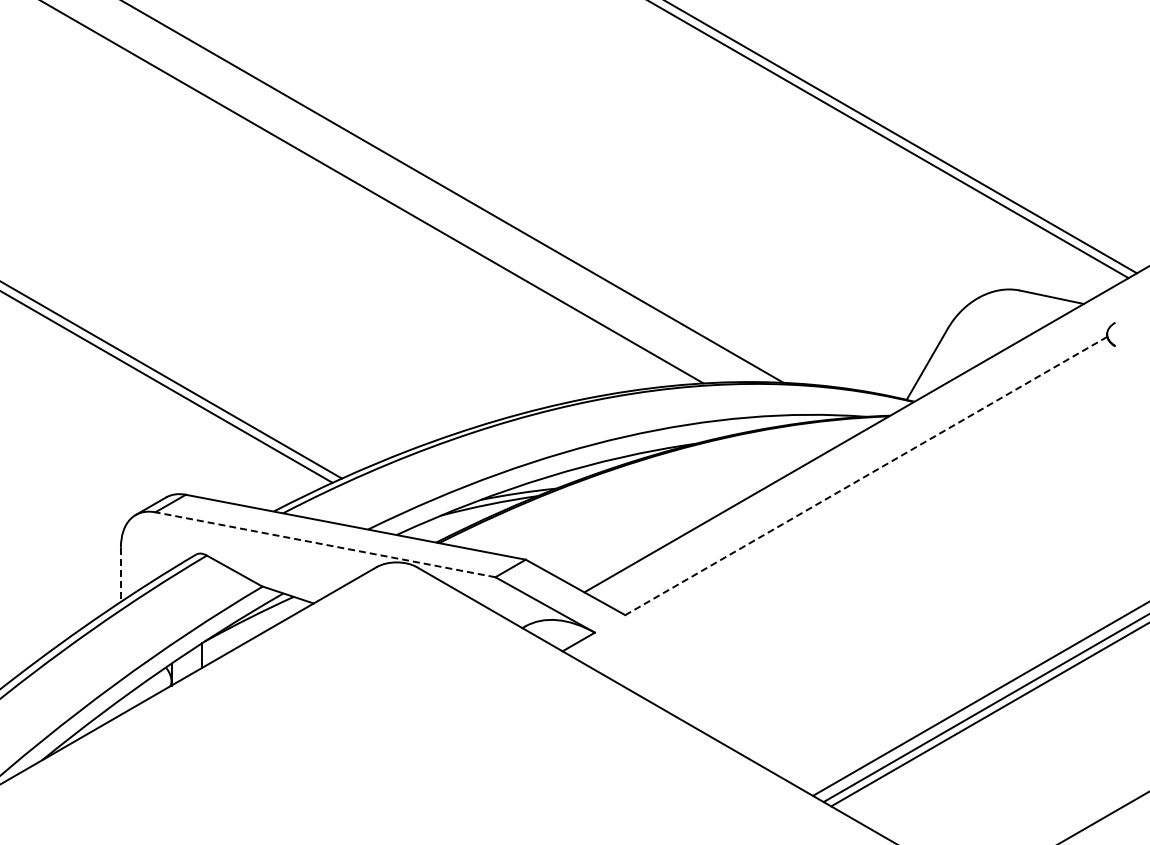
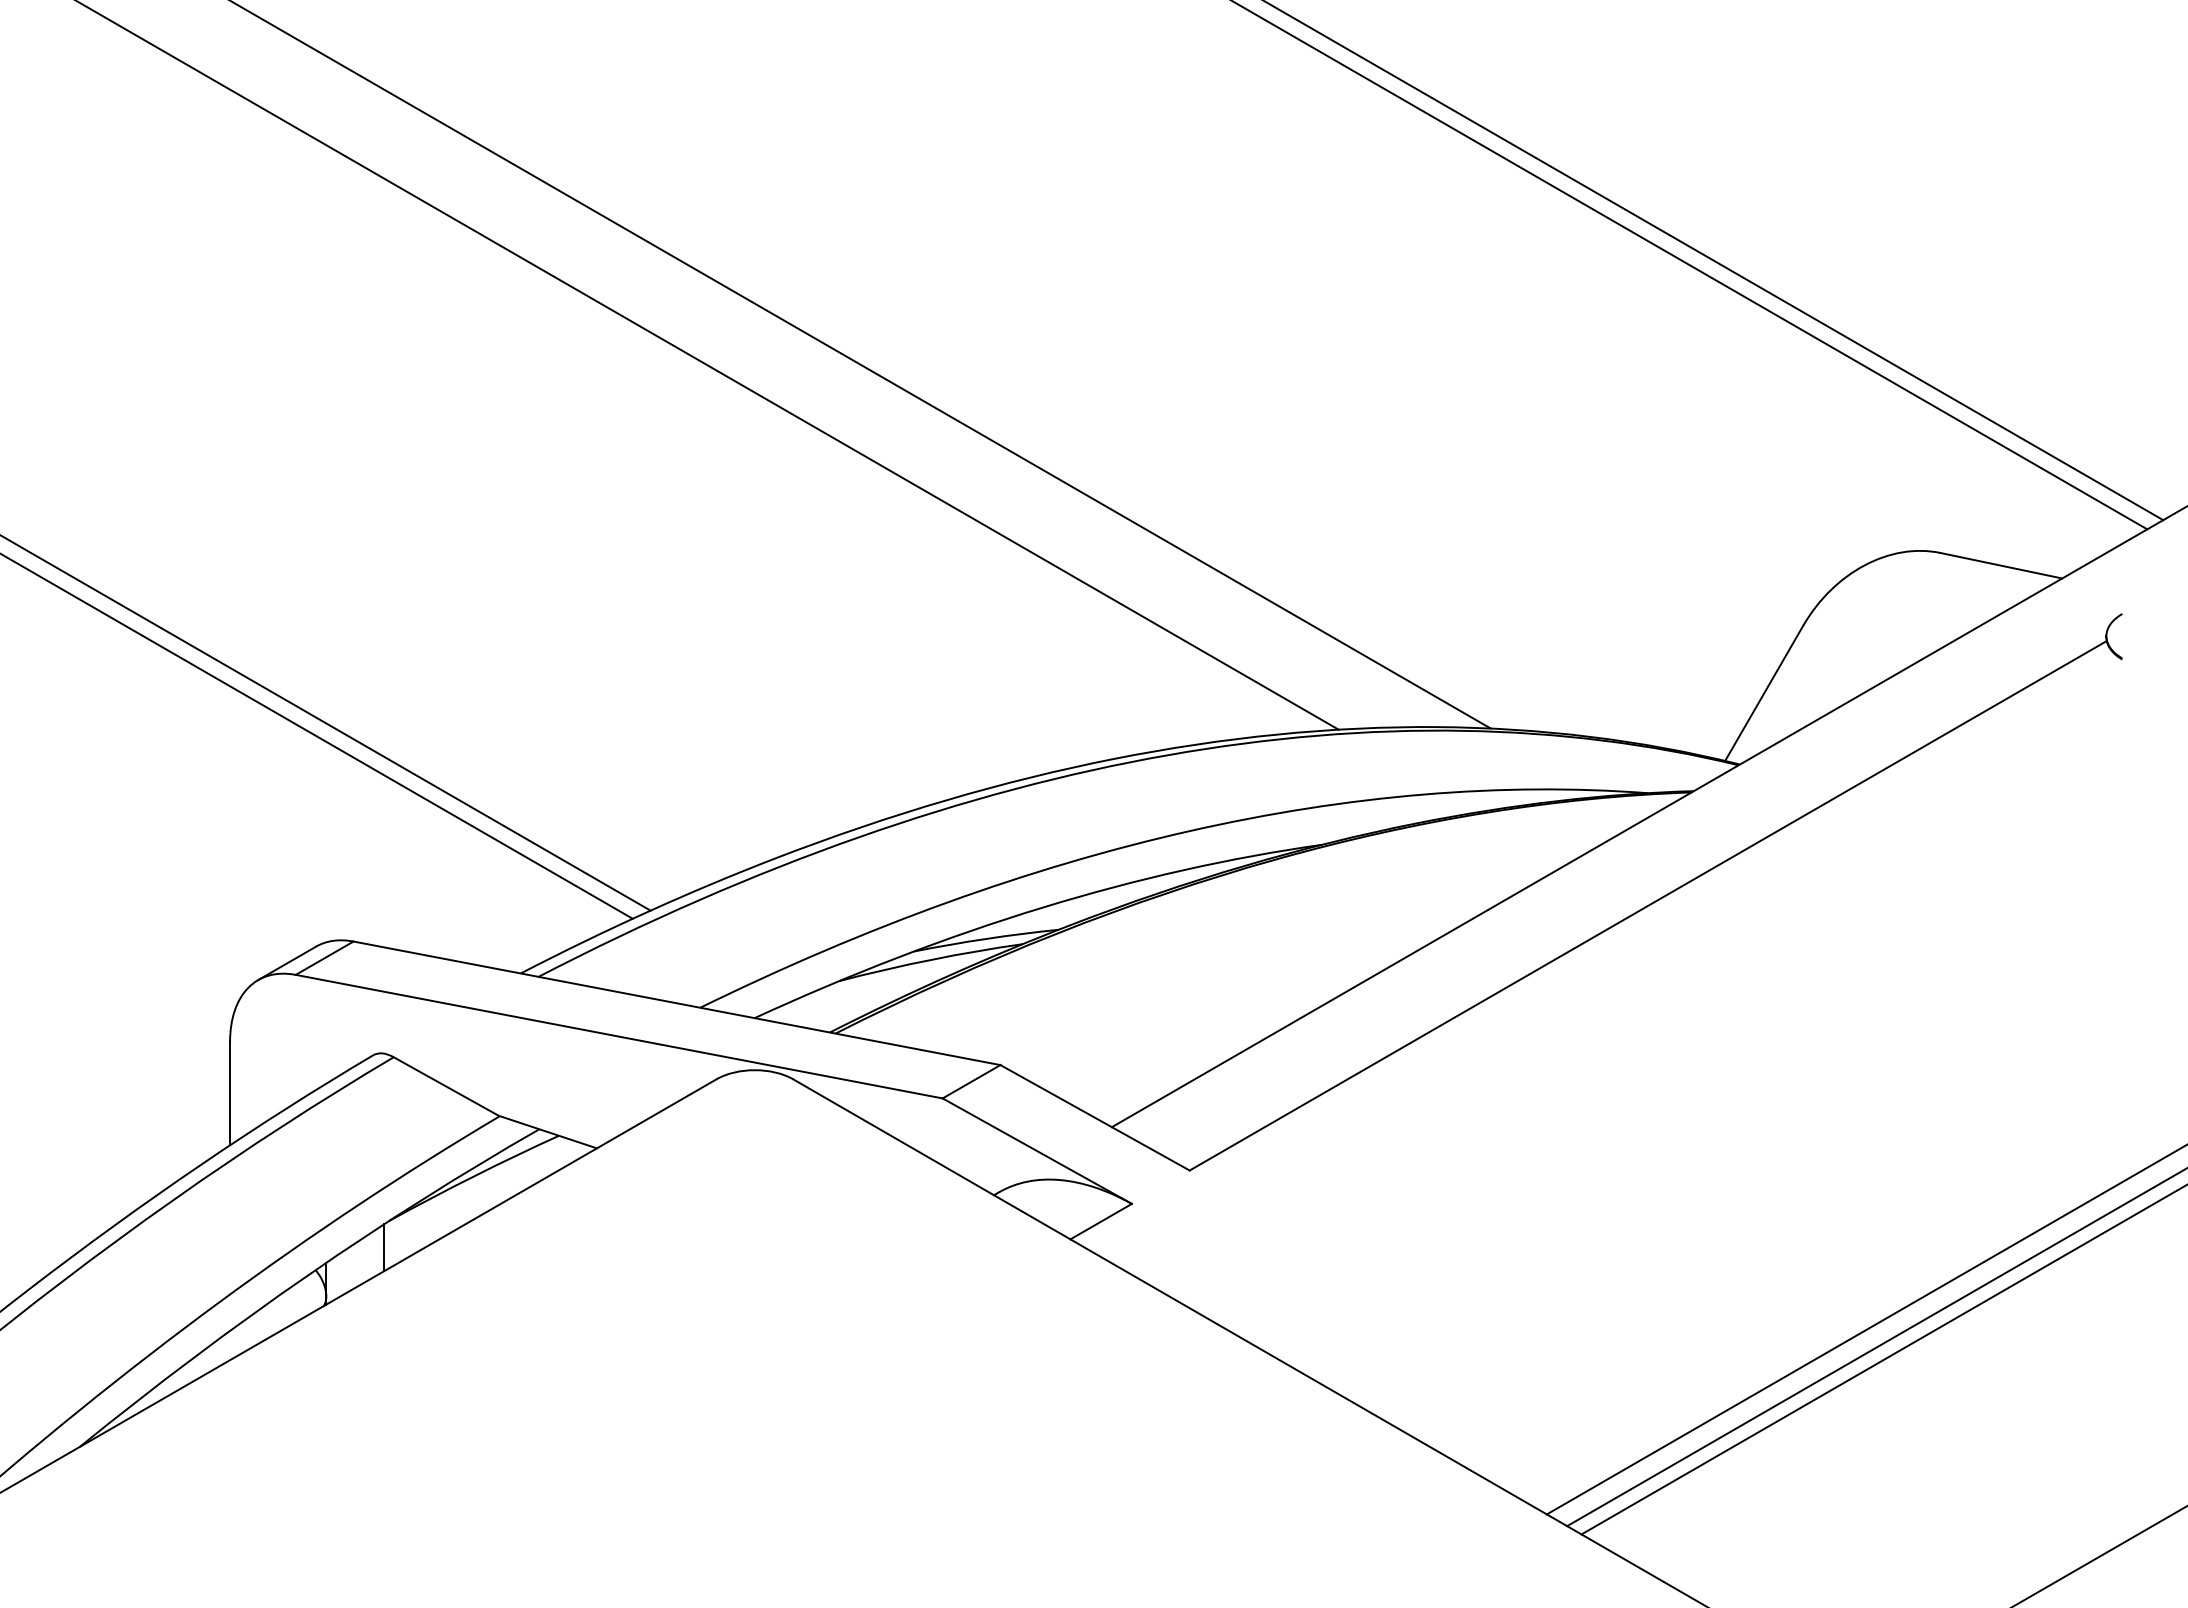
line: (865, 476) -> (1646, 906), dashed -> solid
line: (324, 544) -> (617, 1036), dashed -> solid
line: (120, 575) -> (229, 1095), dashed -> solid

